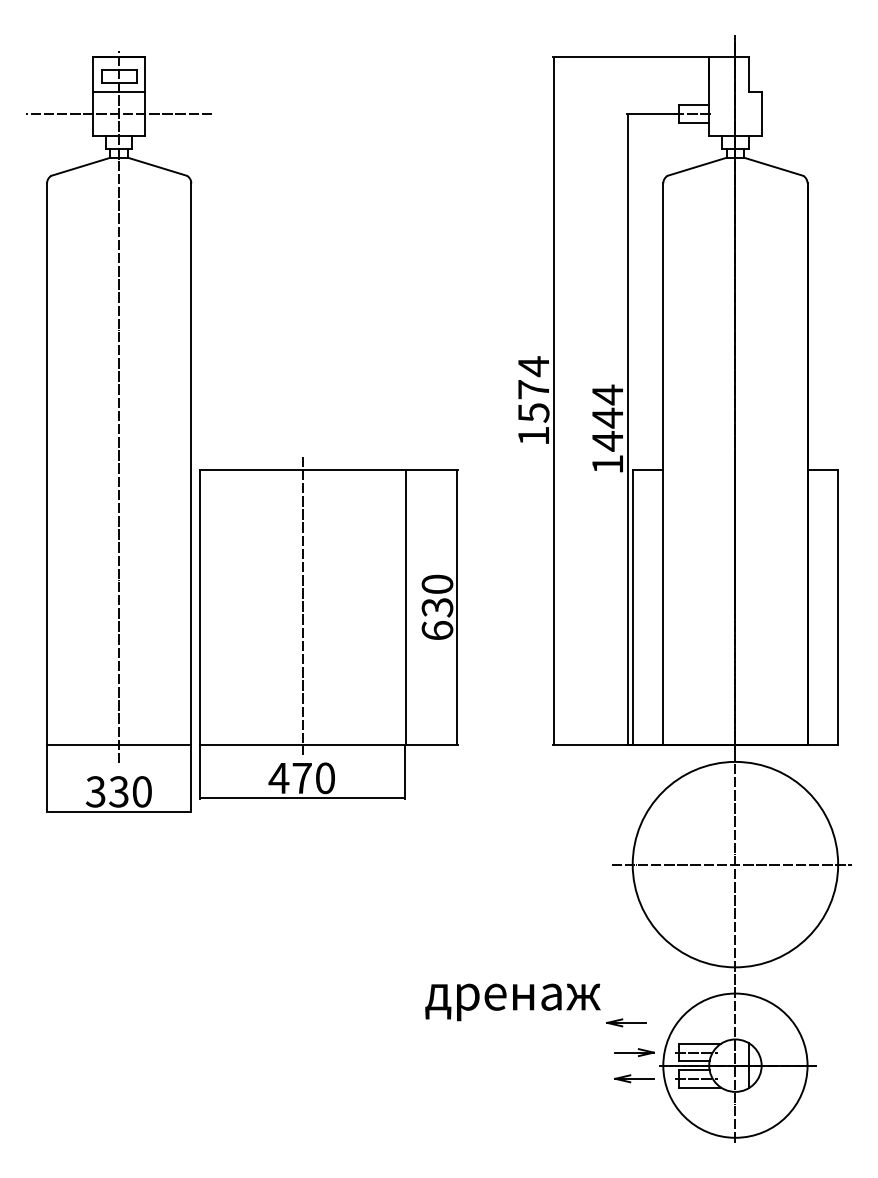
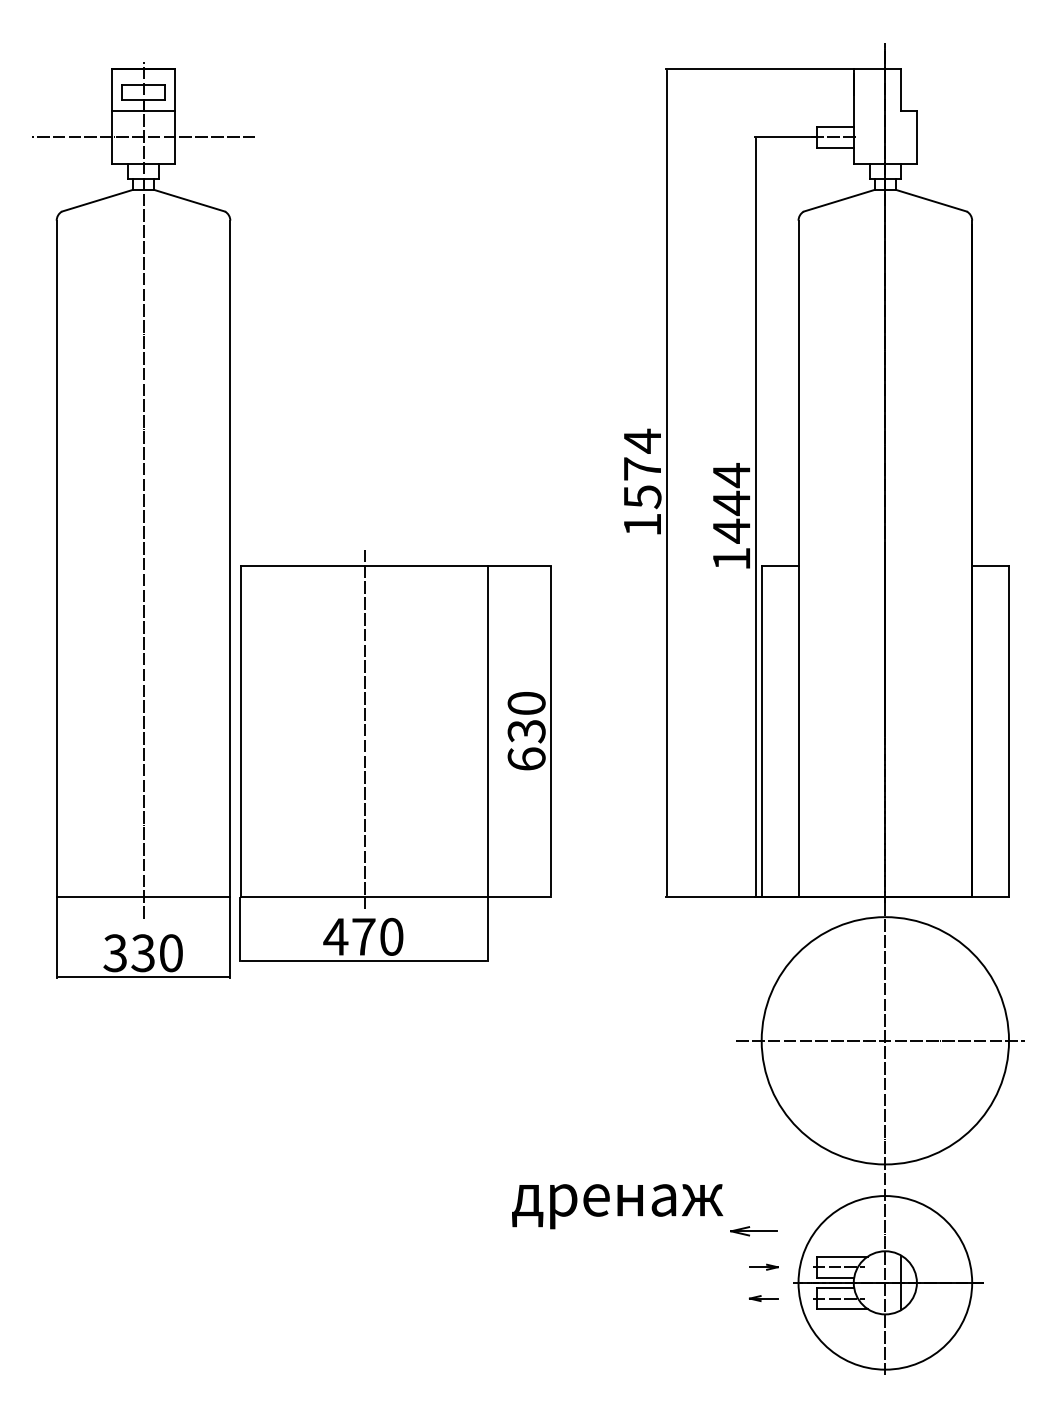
part: (634, 1052) -> (763, 1267), size x0.6
part: (634, 1078) -> (763, 1298), size x0.6

